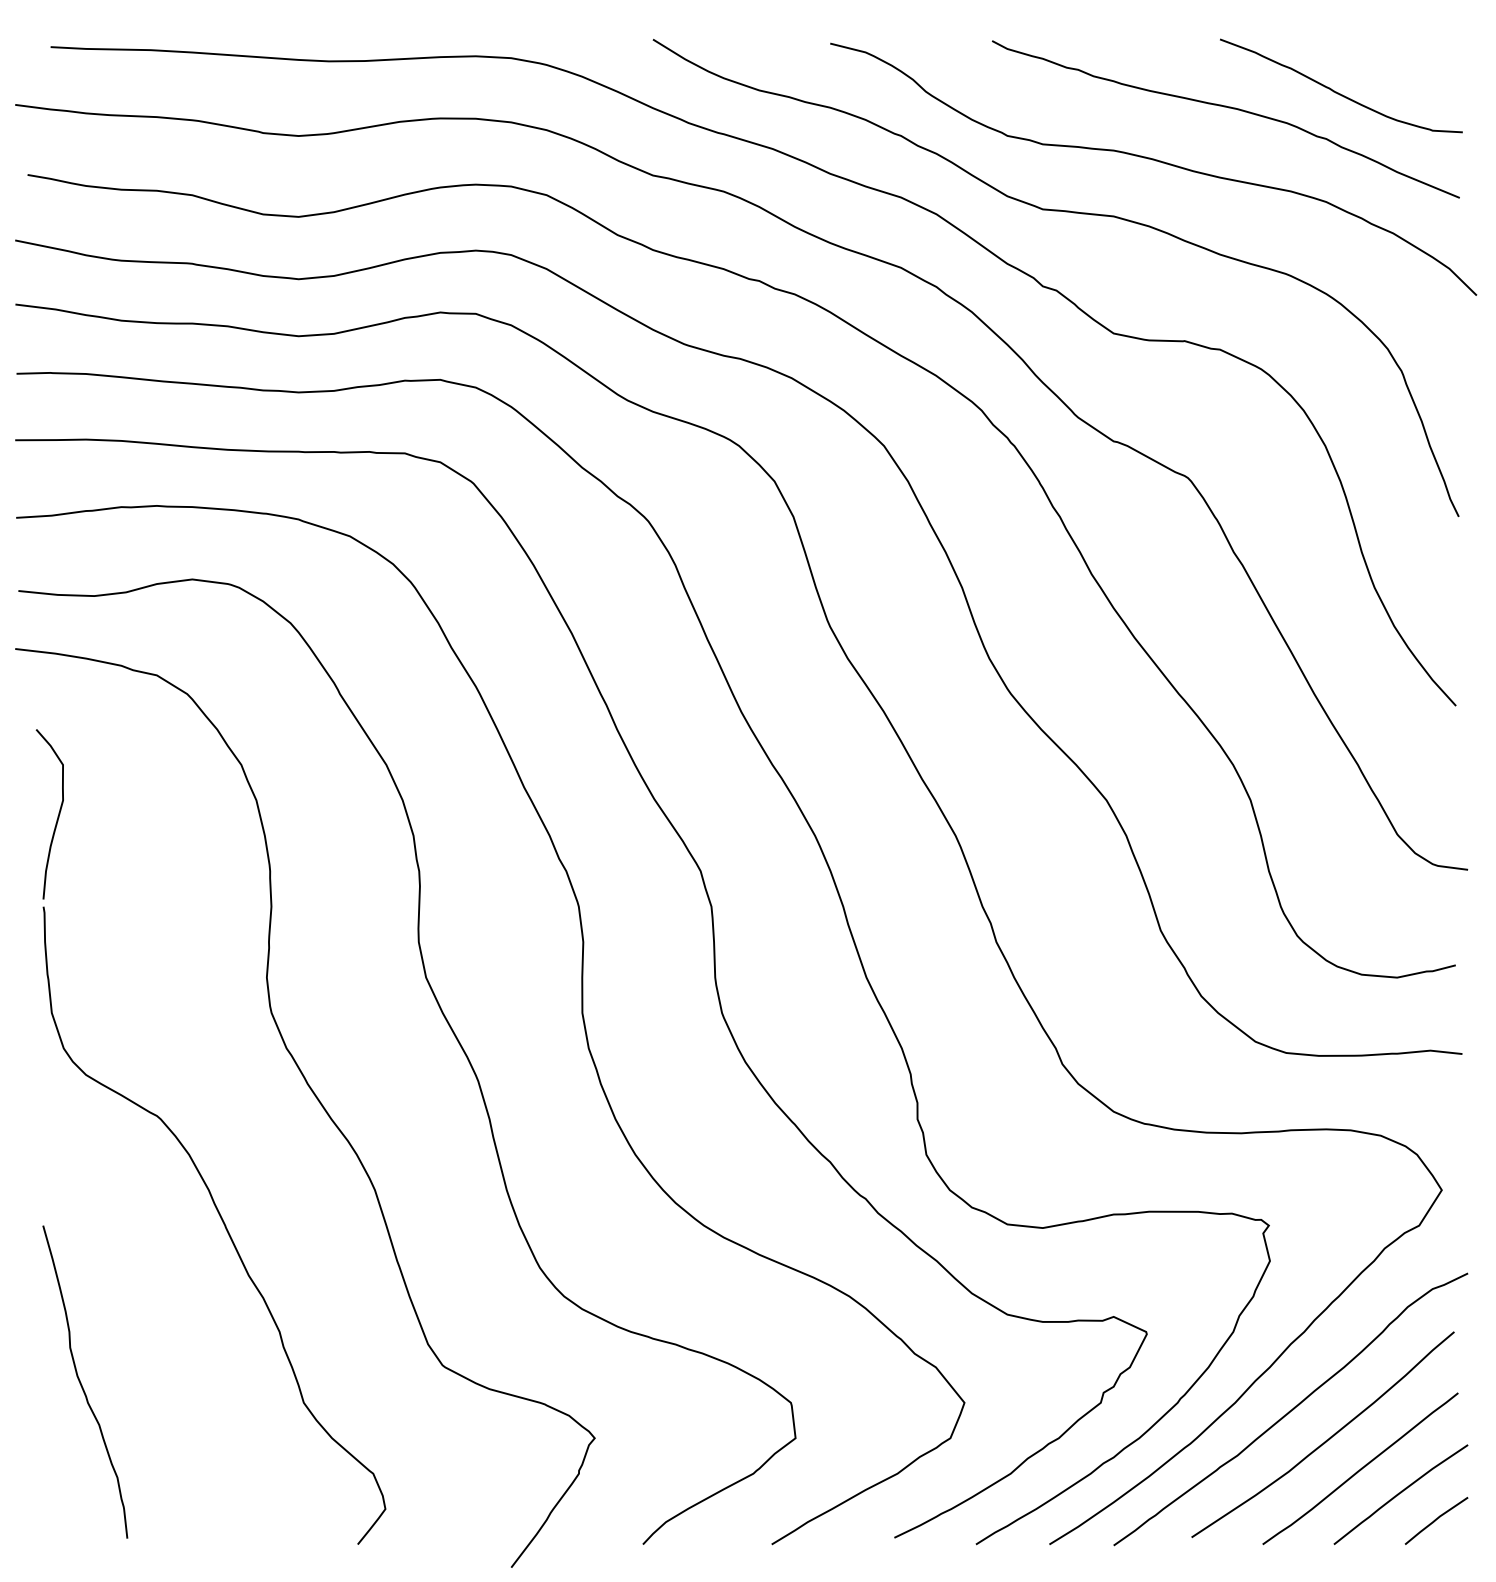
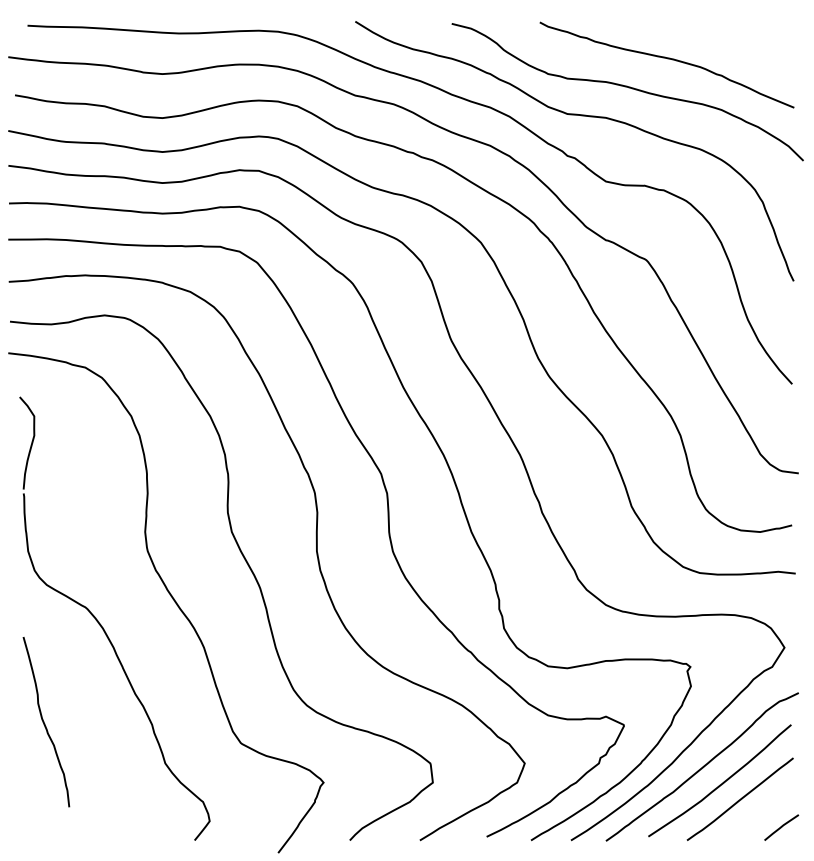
curve: (1337, 90) -> (727, 49), removed
curve: (83, 1384) -> (45, 723), moved
curve: (1399, 1493) -> (761, 812), removed

